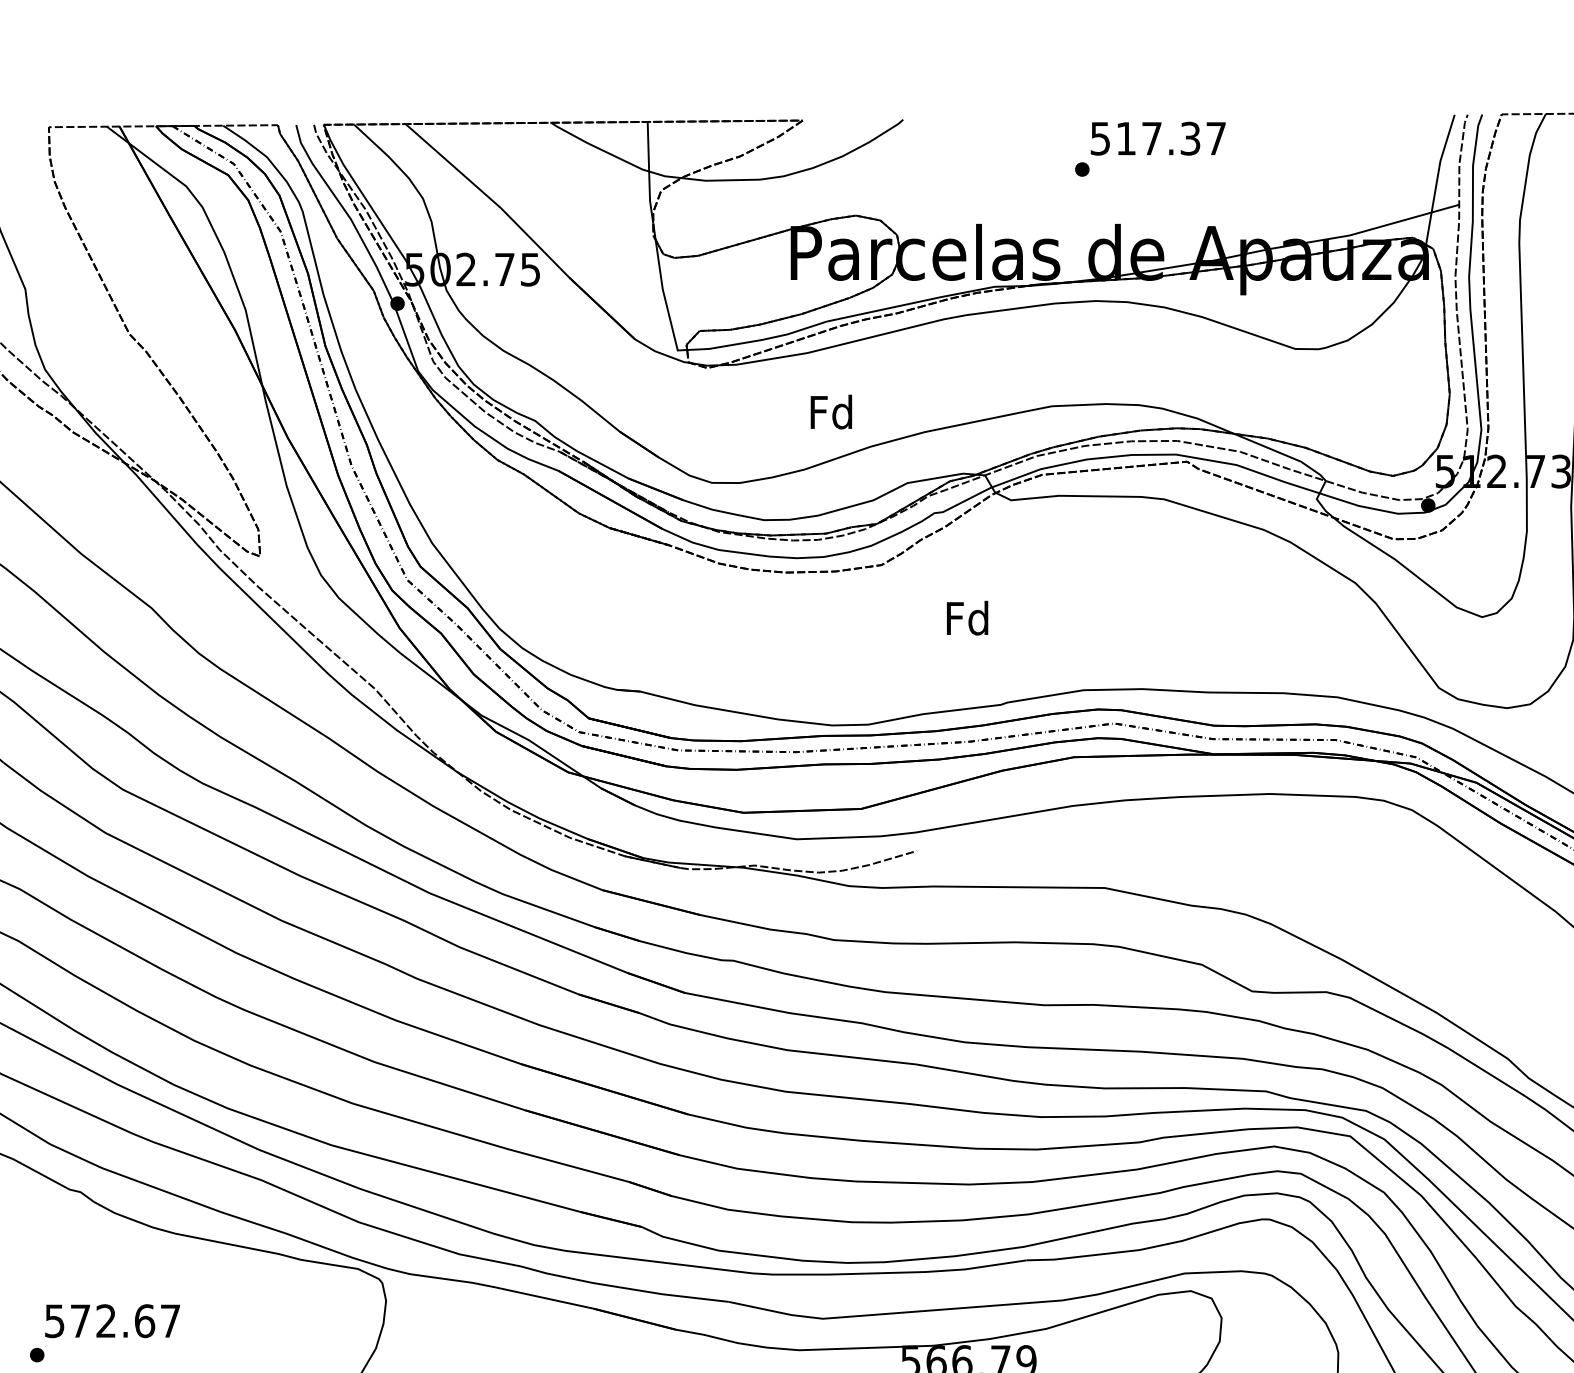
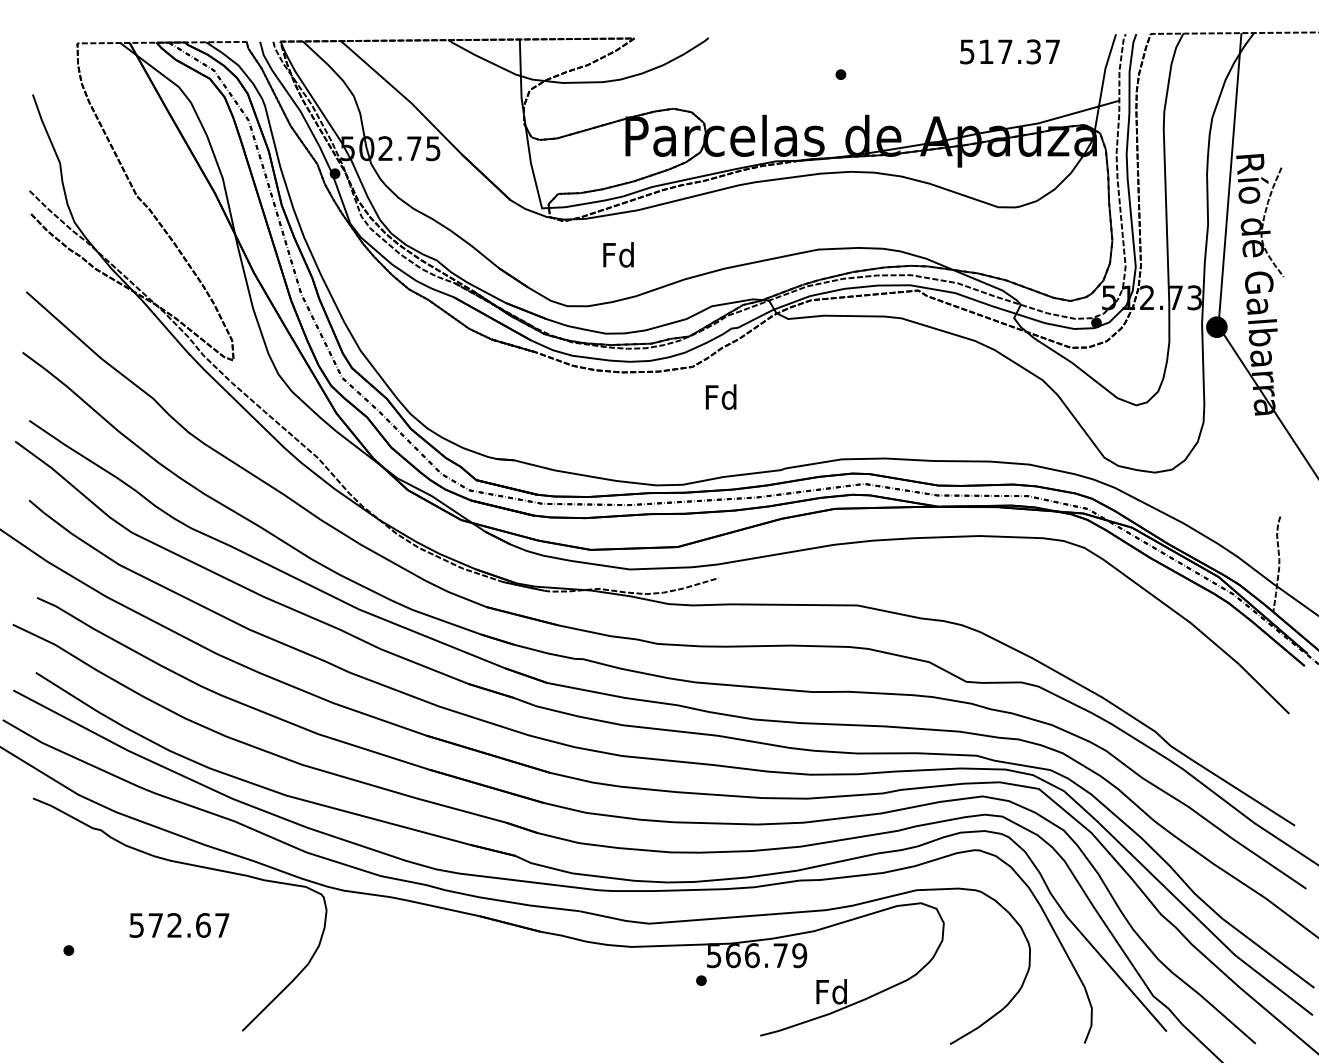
text: (1157, 138) -> (1009, 51), moved
text: (831, 411) -> (618, 254), moved
text: (968, 617) -> (721, 396), moved
text: (112, 1321) -> (179, 925), moved

